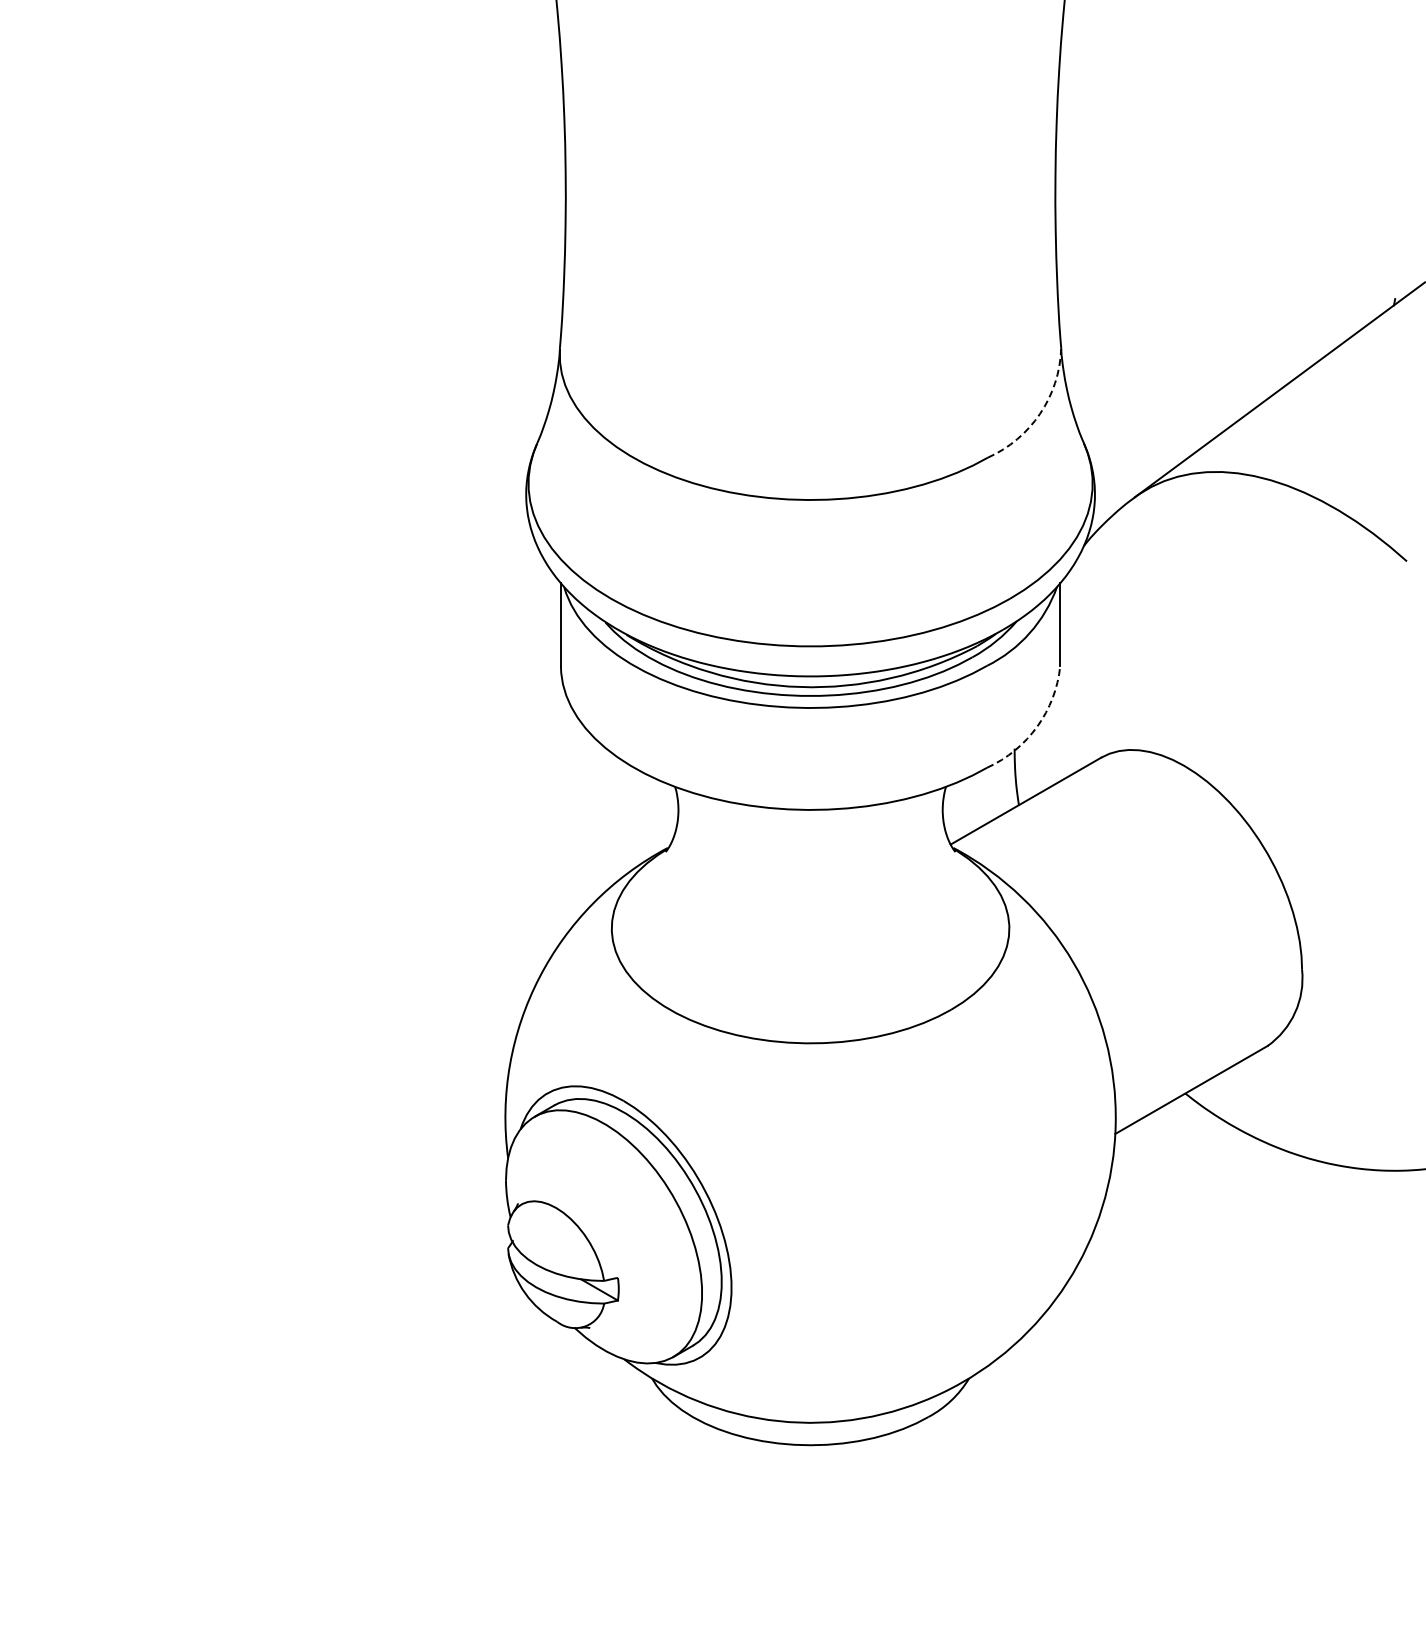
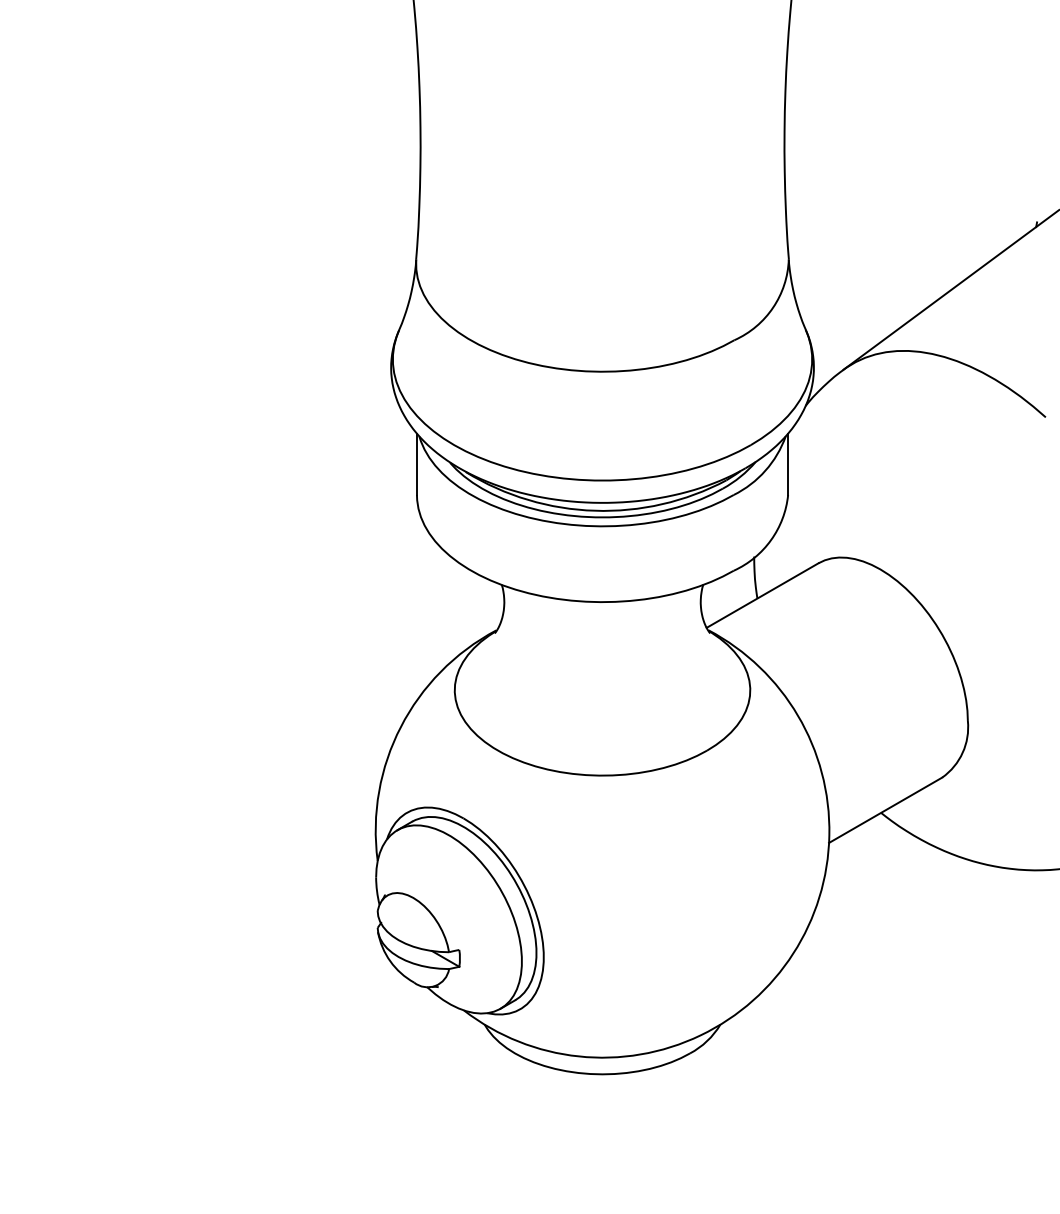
arc: (1040, 413) -> (773, 307), dashed -> solid
arc: (1037, 726) -> (771, 540), dashed -> solid

